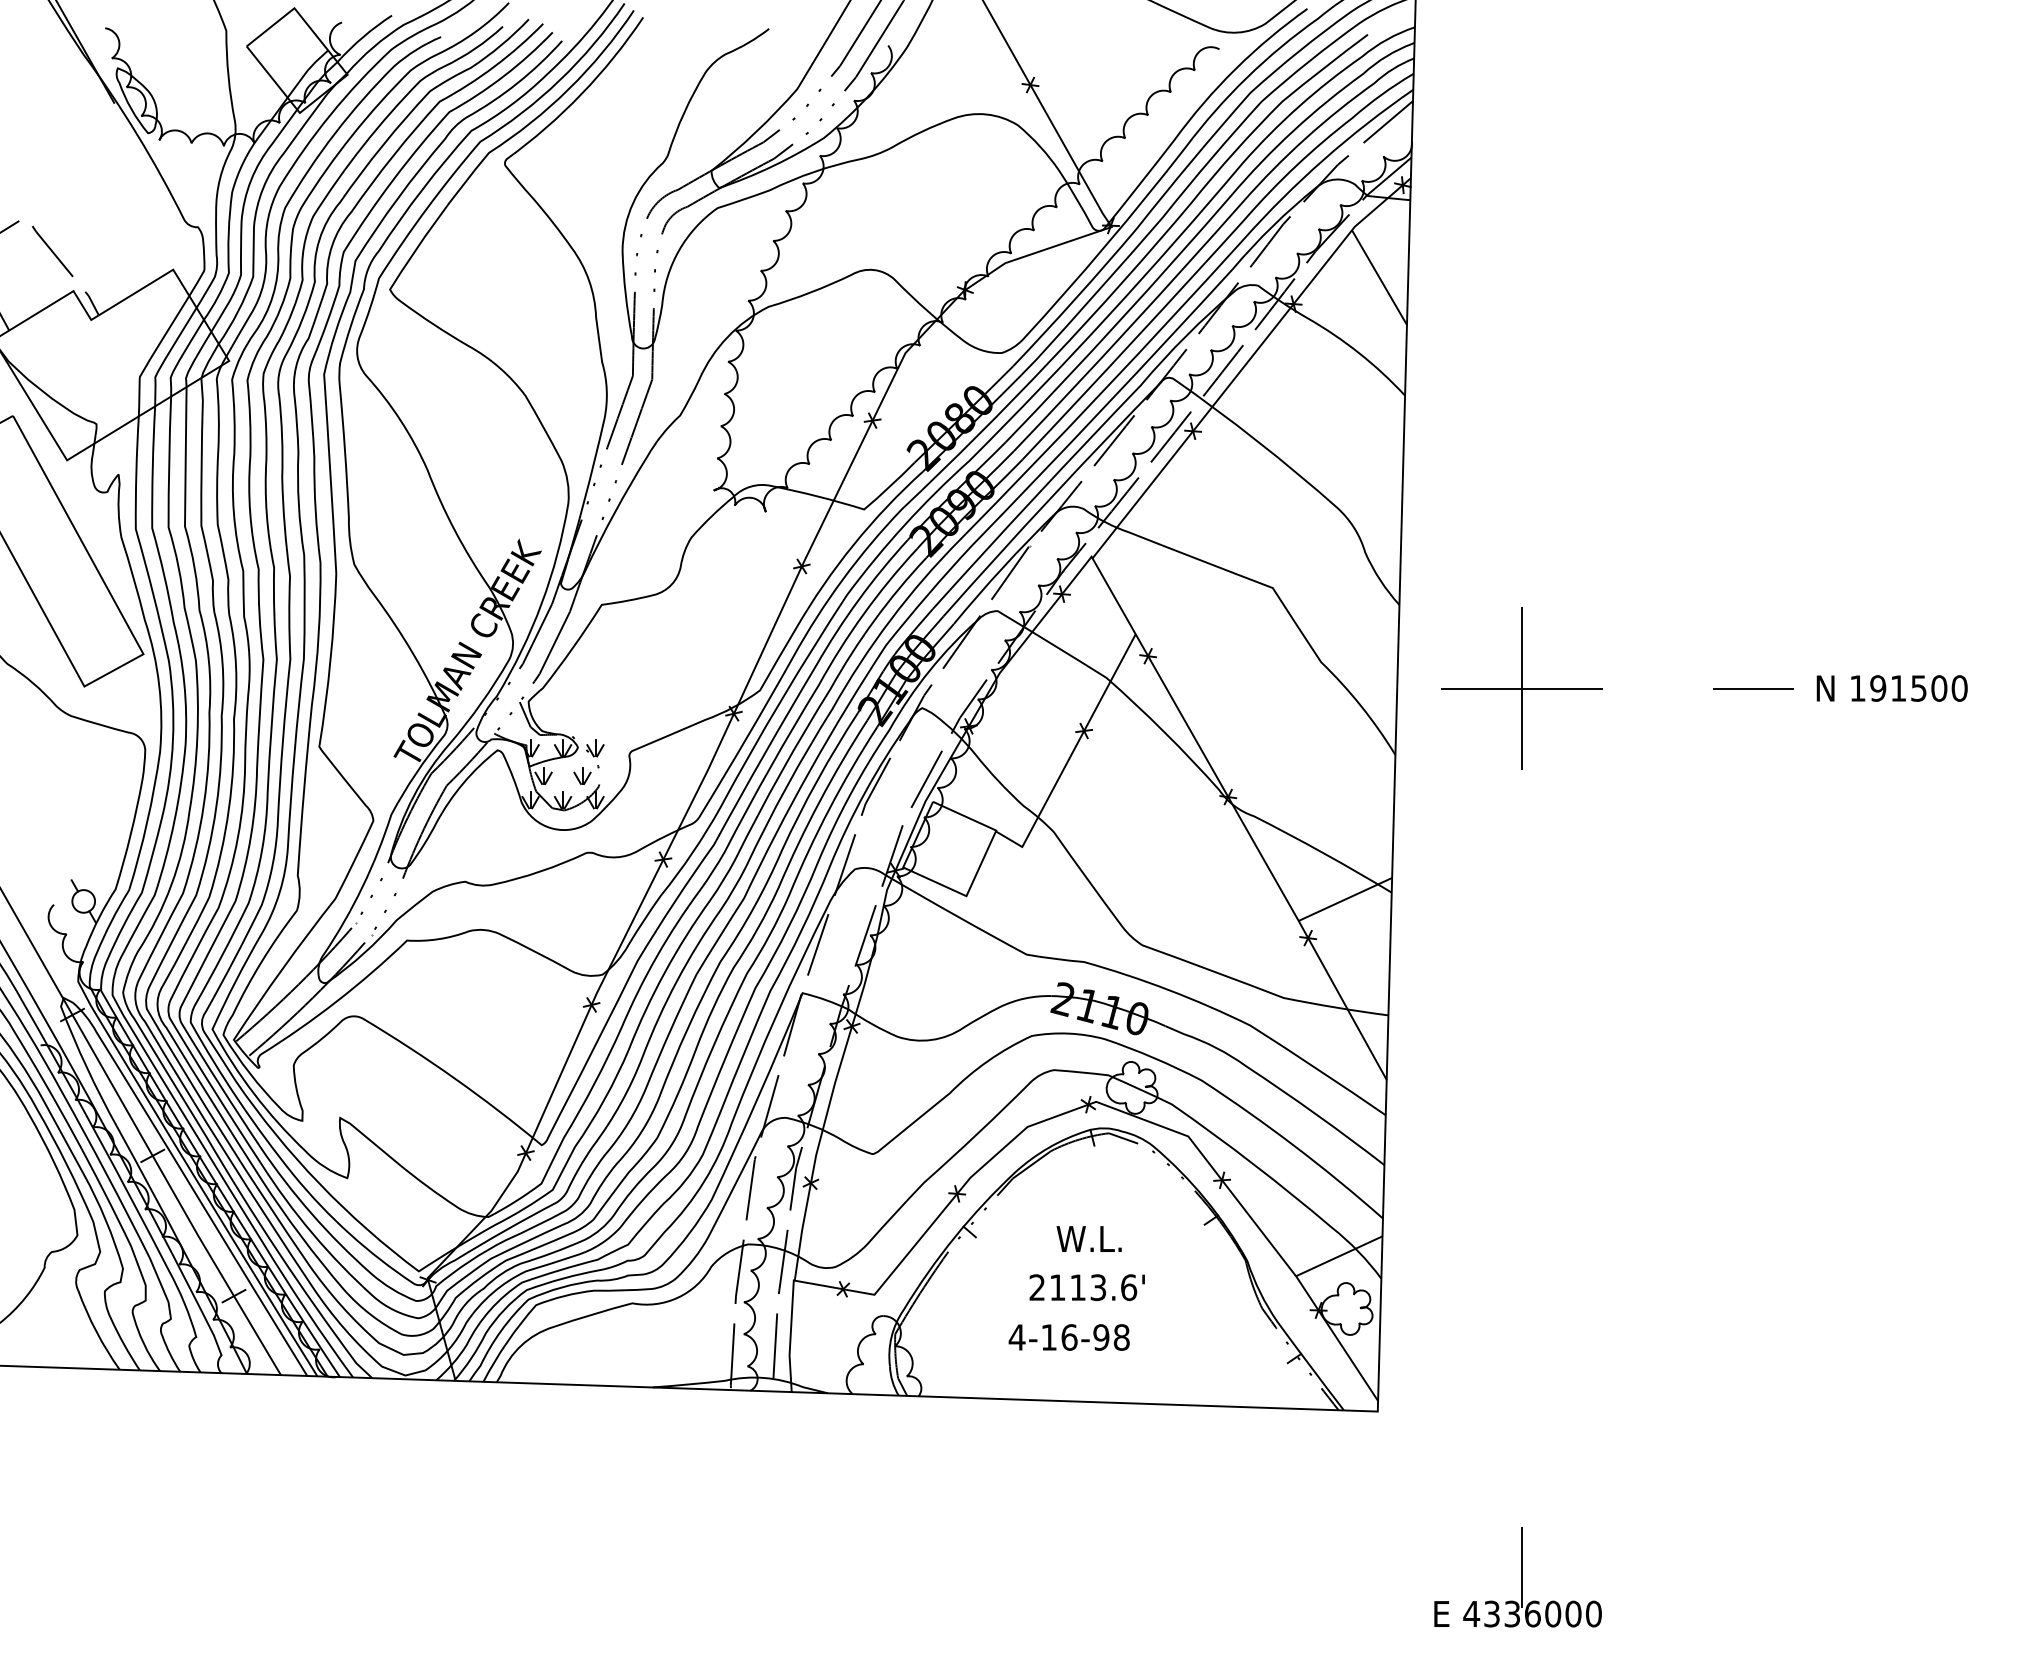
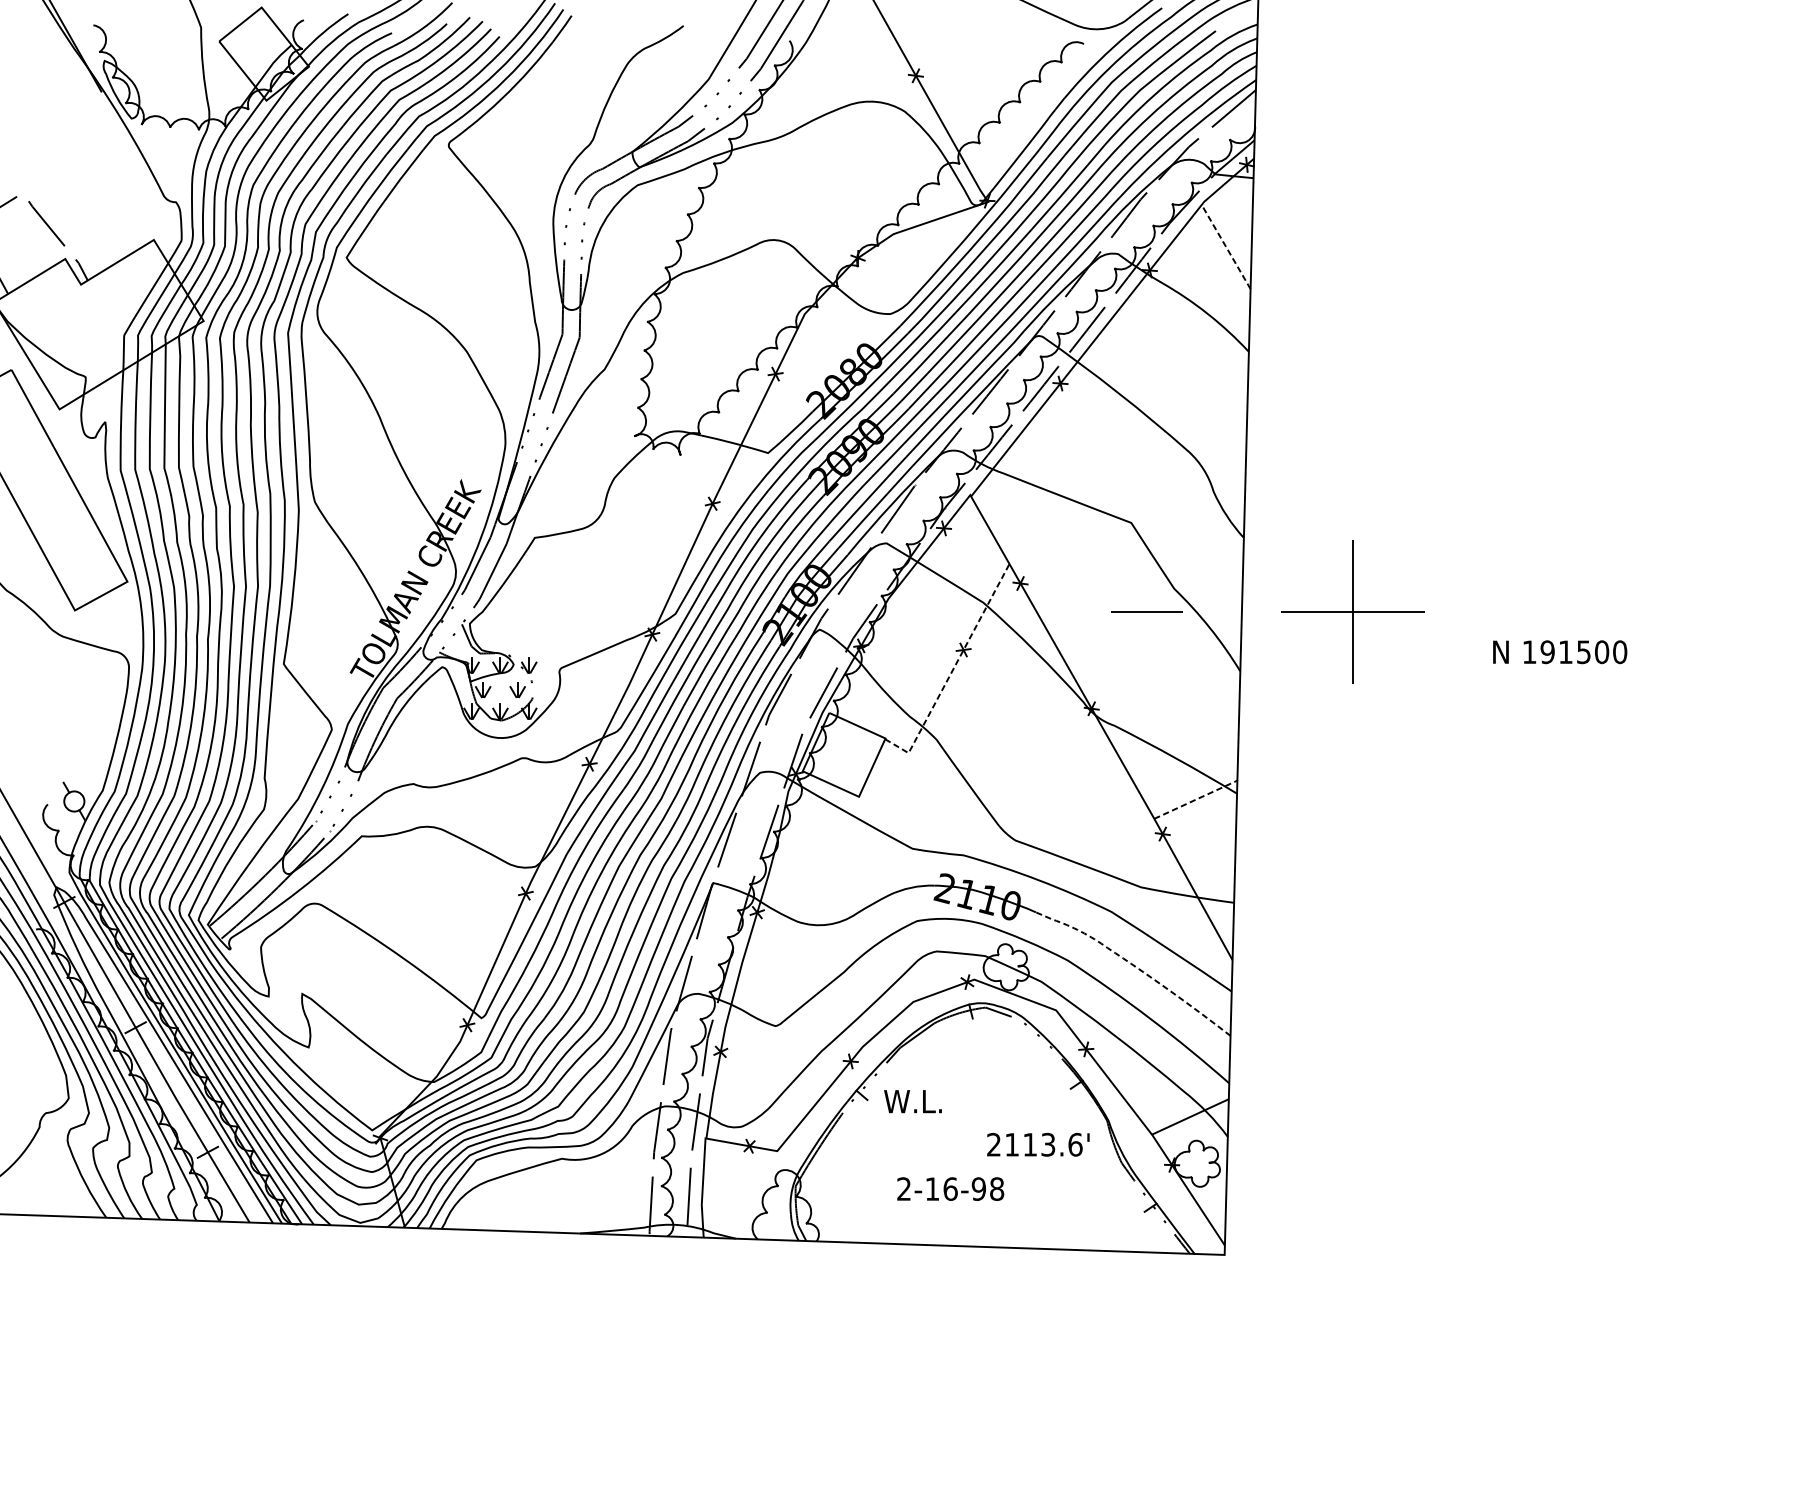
line: (1379, 277) -> (1226, 246), solid -> dashed
line: (1753, 688) -> (1147, 612), moved
text: (1891, 688) -> (1559, 652), moved
line: (1071, 754) -> (952, 670), solid -> dashed
line: (1345, 899) -> (1195, 799), solid -> dashed
line: (1277, 1087) -> (1135, 966), solid -> dashed
text: (1088, 1238) -> (912, 1101), moved
text: (1086, 1287) -> (1037, 1144), moved
text: (1016, 1337) -> (903, 1189), 4-16-98 -> 2-16-98
part: (1517, 1577) -> (1348, 1402), removed

